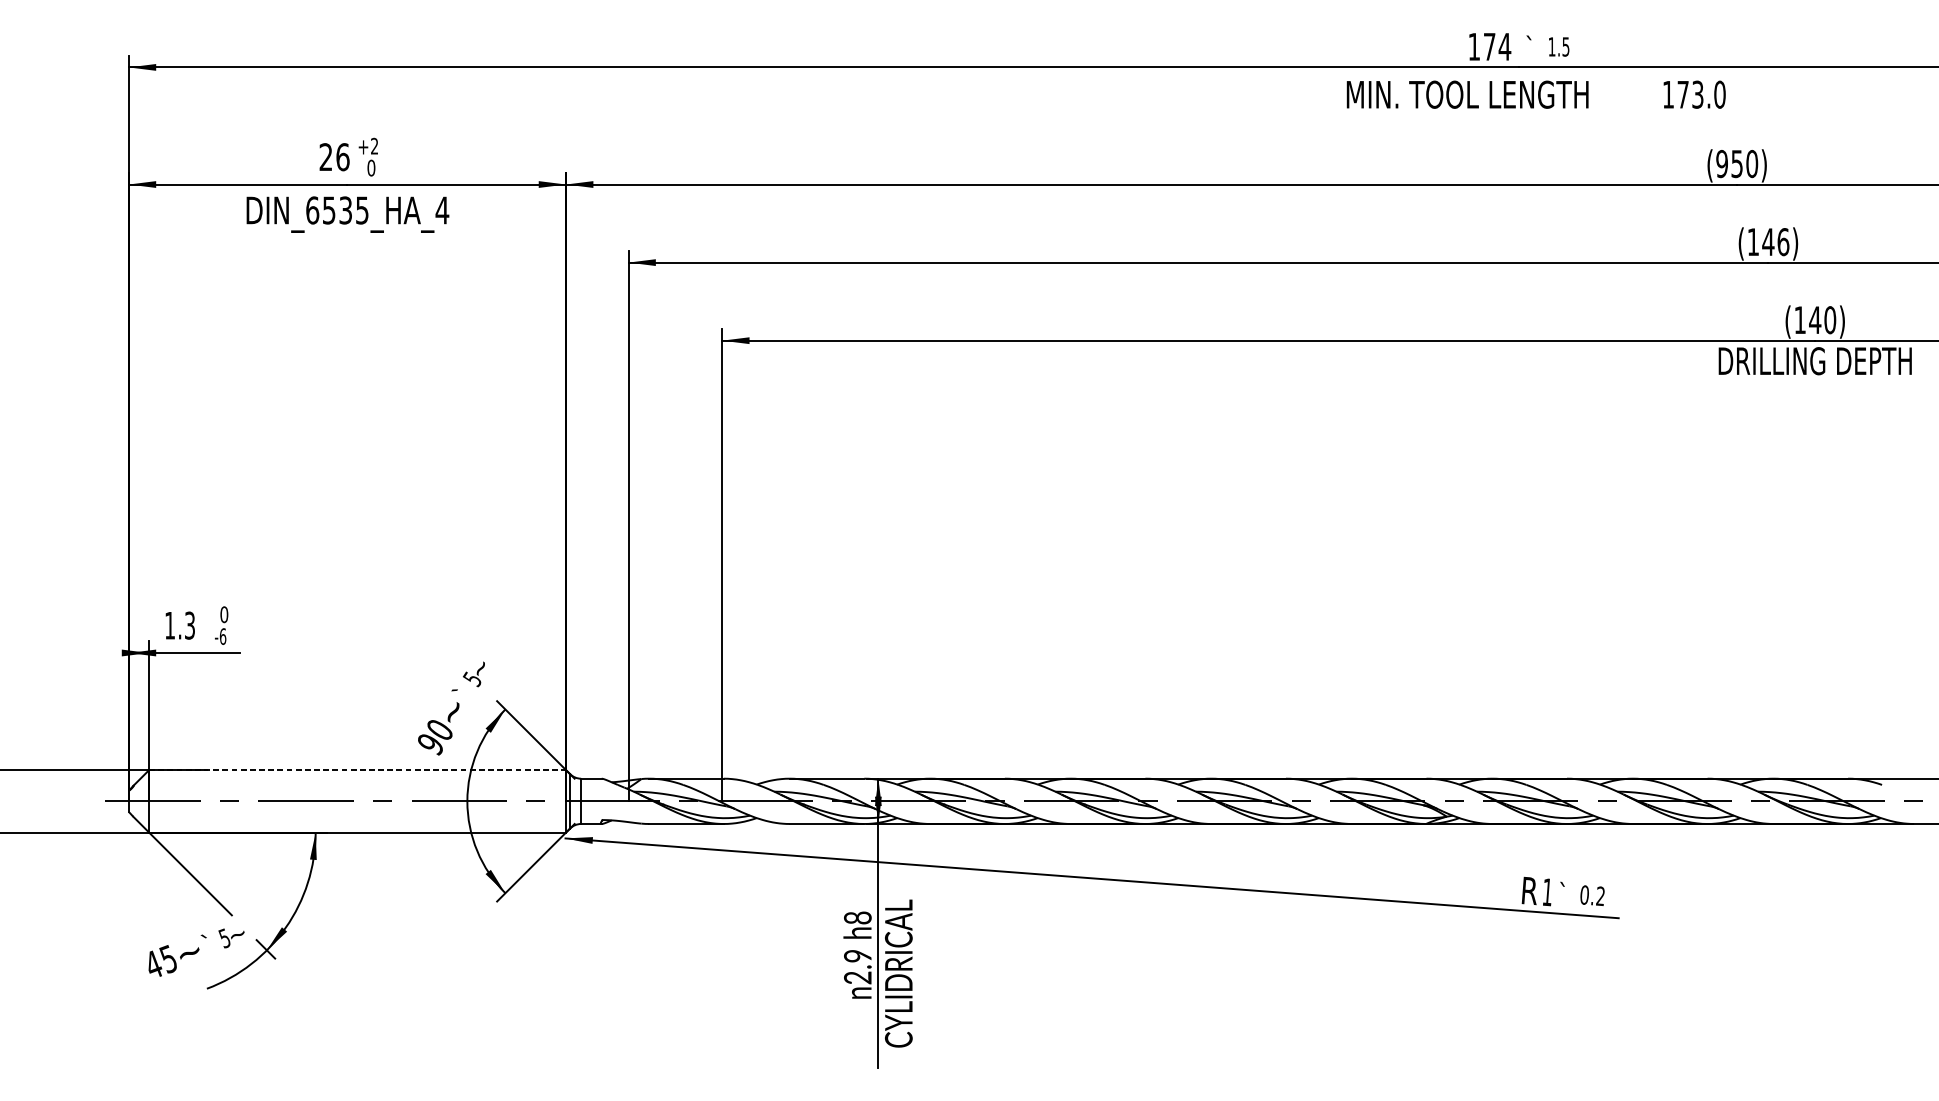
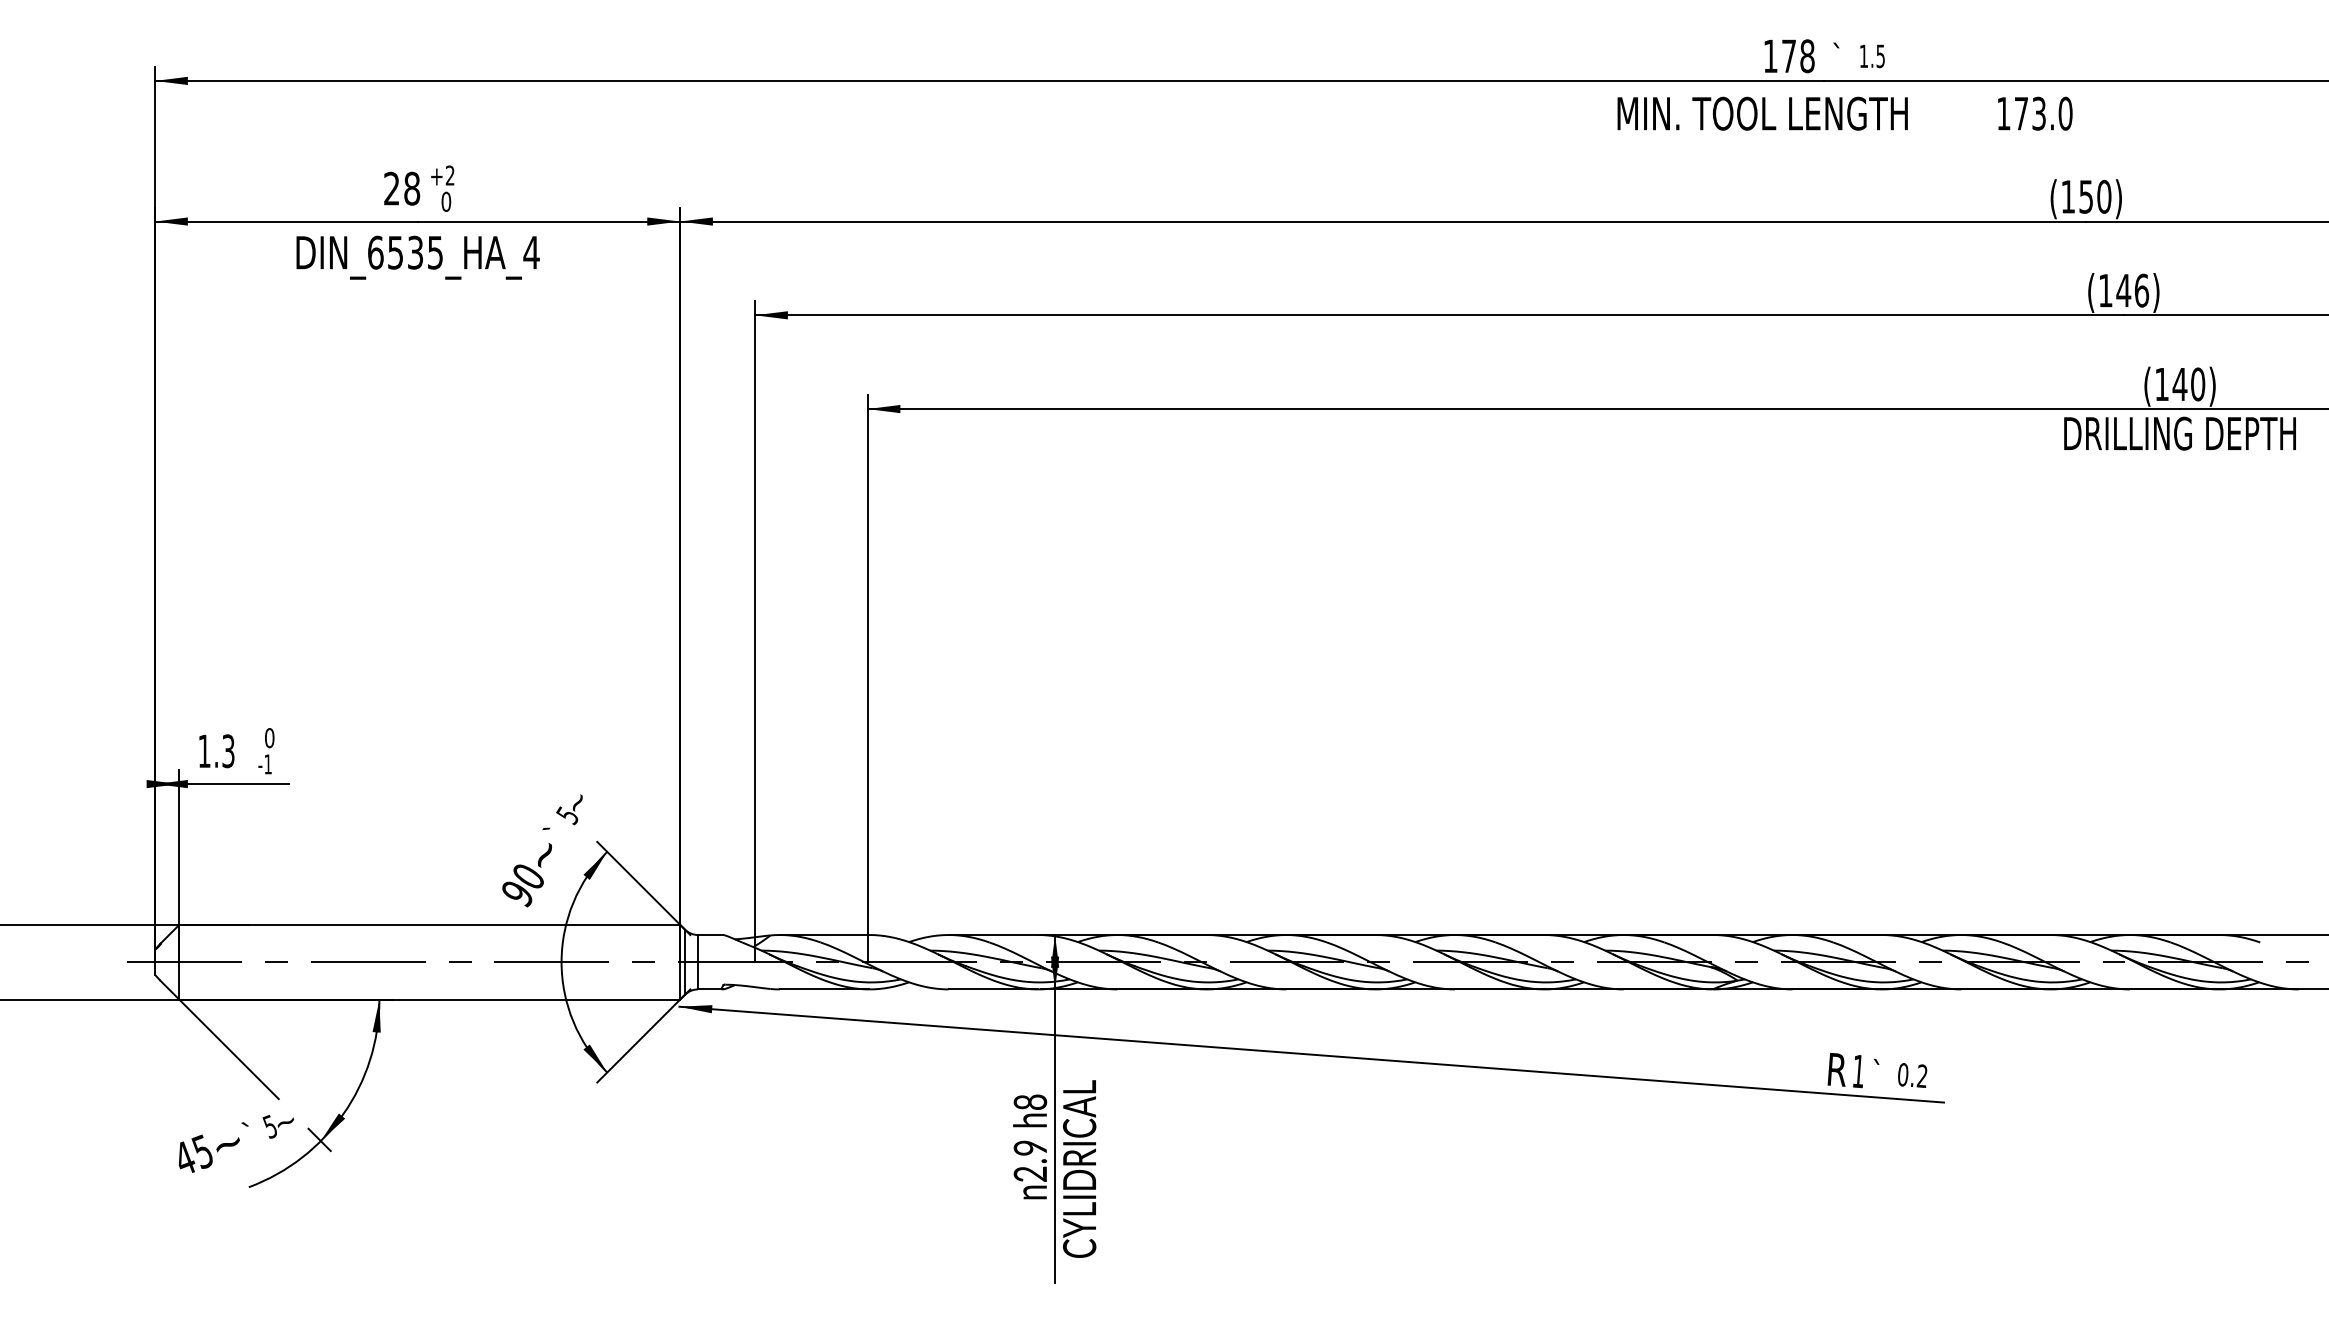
text: (1504, 47) -> (1807, 56), 174 -> 178
text: (343, 157) -> (412, 188), 26 -> 28
text: (1722, 163) -> (2068, 196), (950) -> (150)
text: (223, 636) -> (268, 764), -6 -> -1
line: (358, 769) -> (430, 924), dashed -> solid

